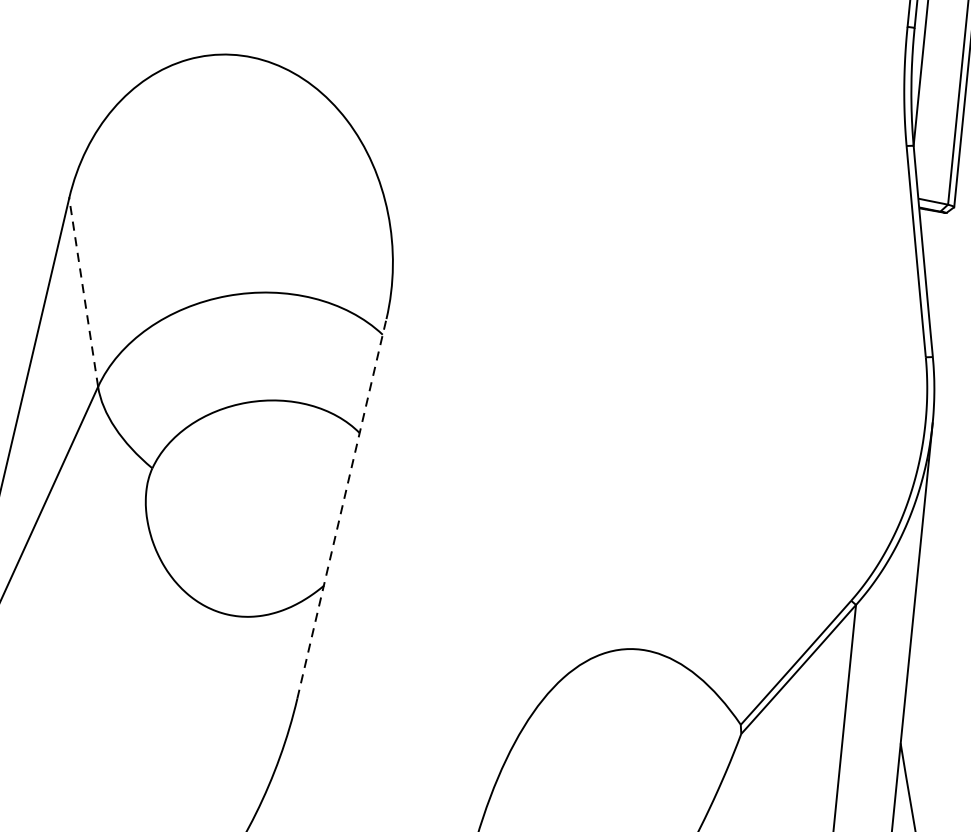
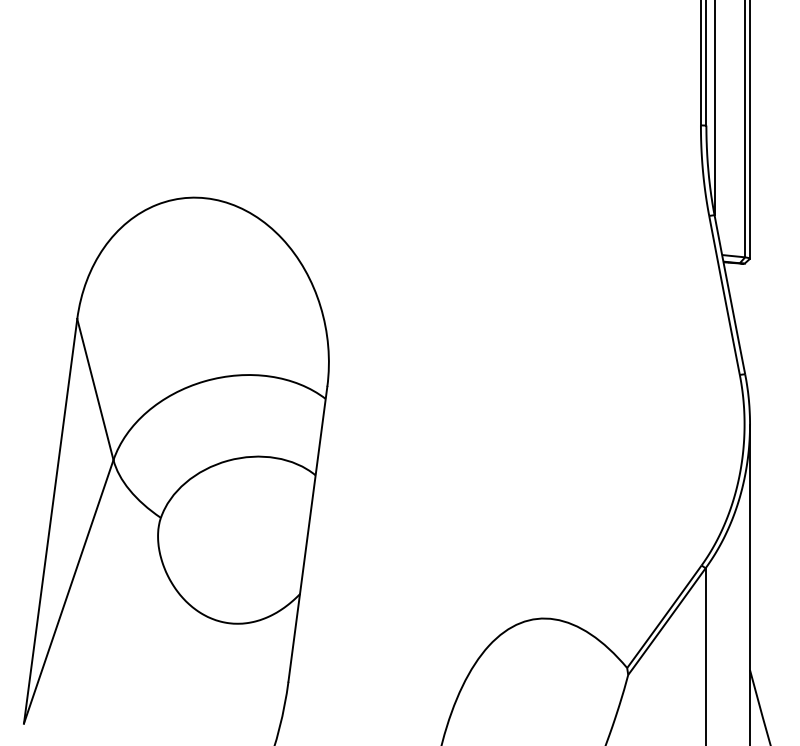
line: (83, 292) -> (95, 389), dashed -> solid
line: (341, 509) -> (307, 534), dashed -> solid

